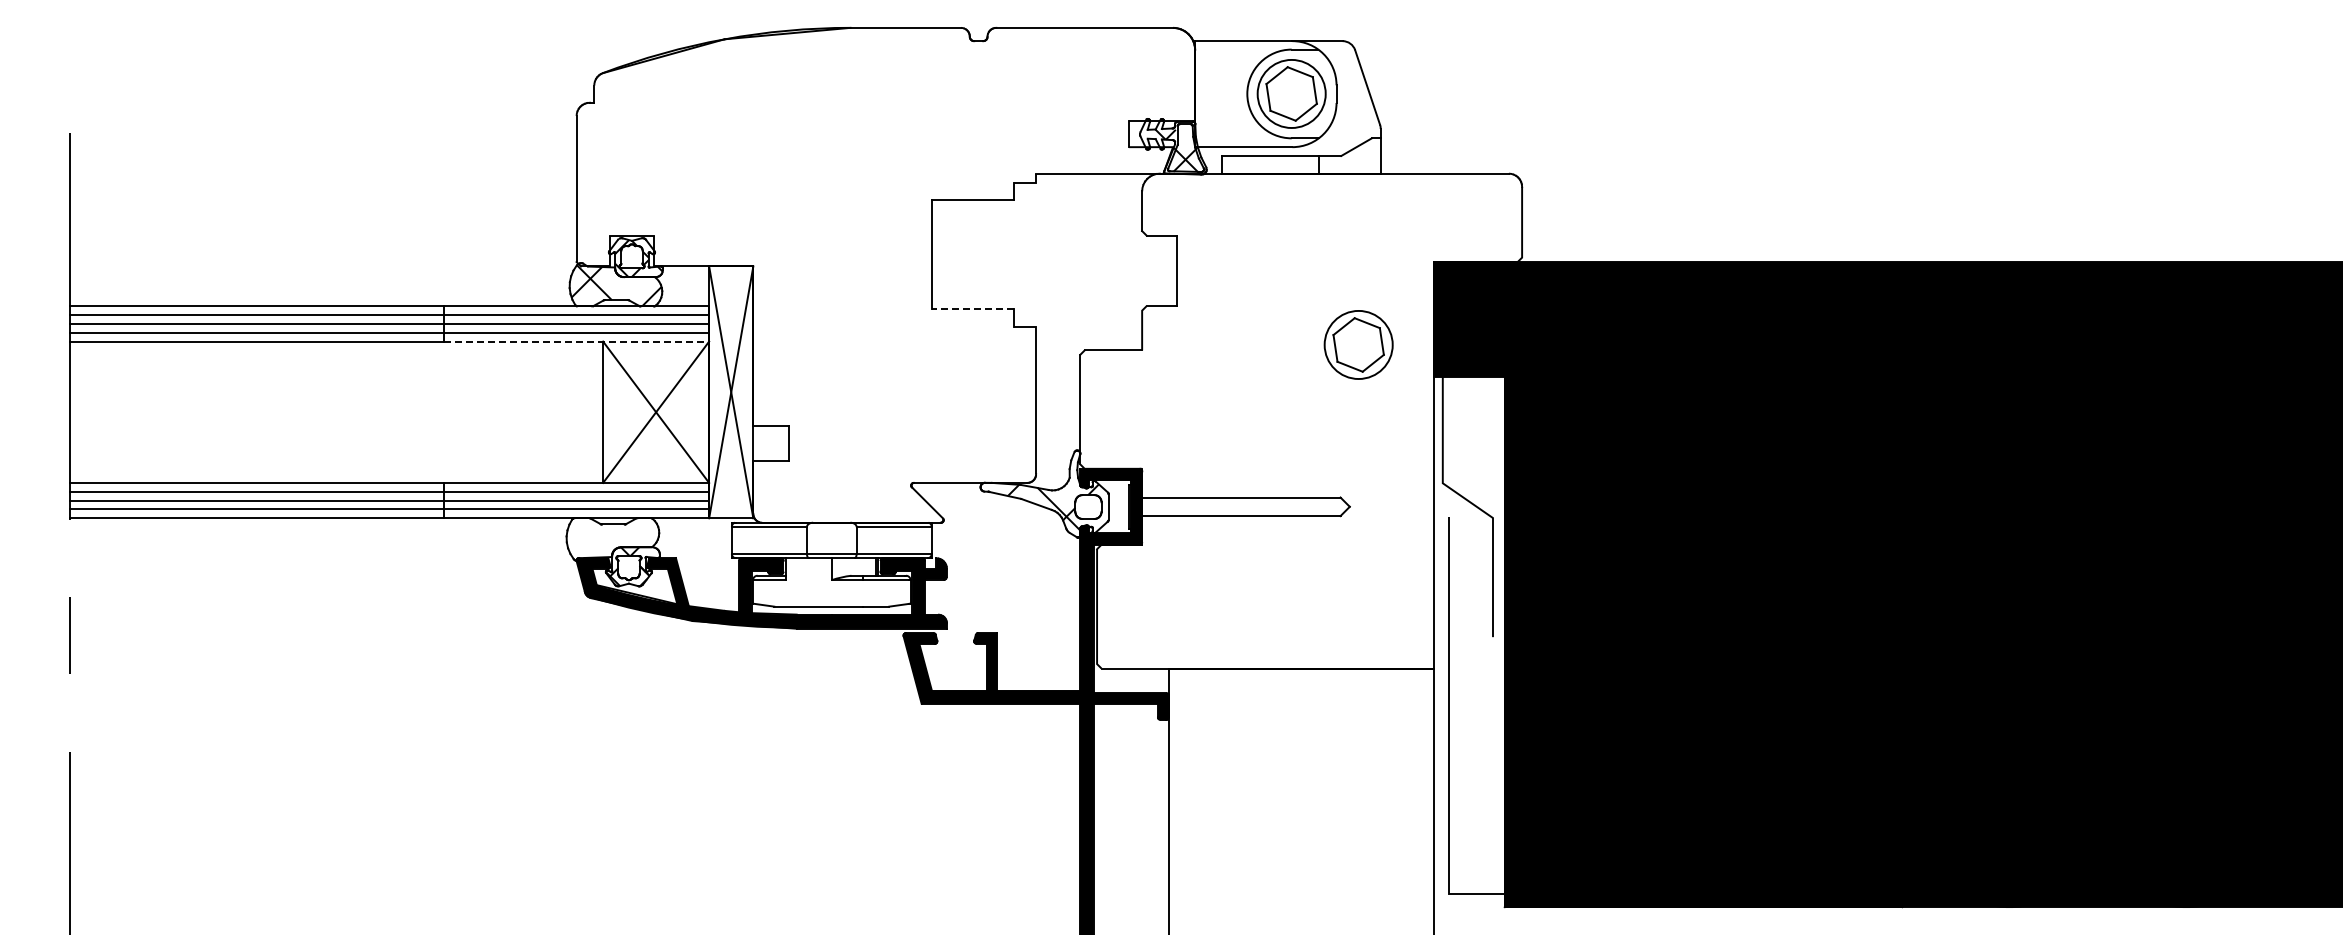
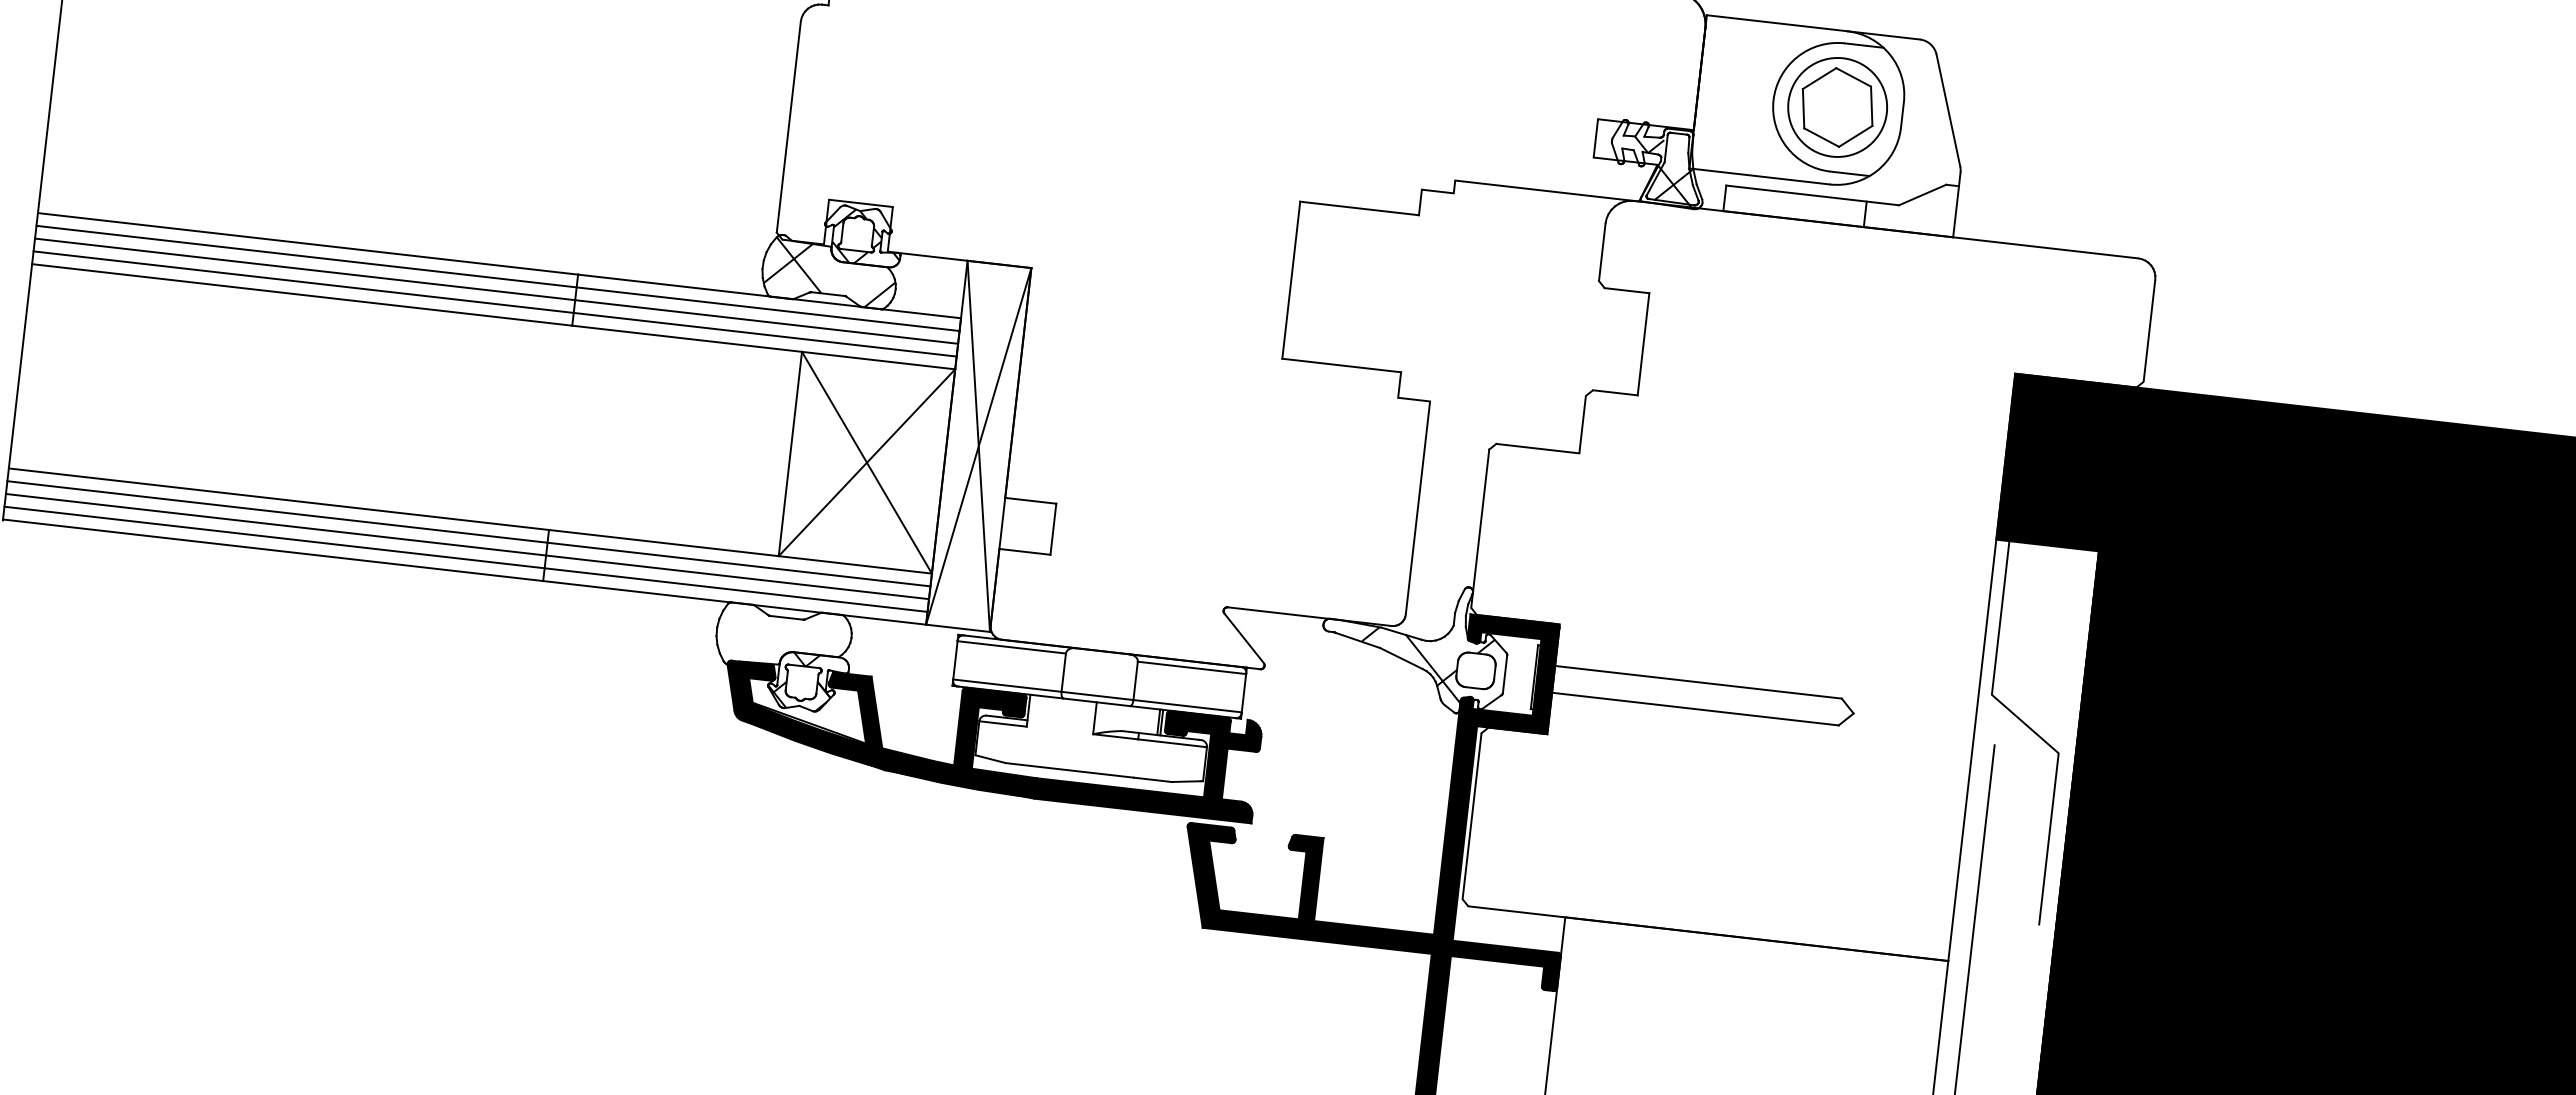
line: (972, 308) -> (1341, 364), dashed -> solid
line: (576, 341) -> (763, 347), dashed -> solid
part: (1358, 344) -> (1892, 480), removed

